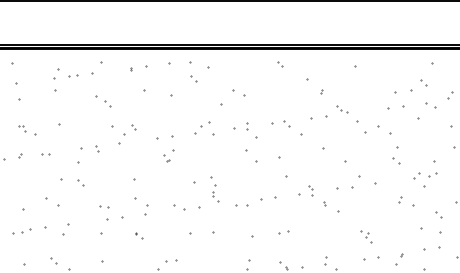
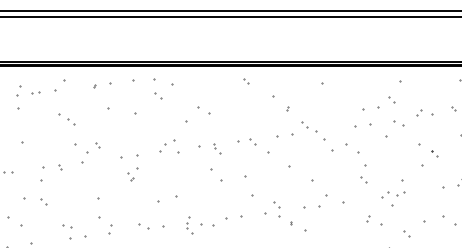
part: (342, 109) -> (309, 127), size x1.43
part: (252, 130) -> (217, 148), size x0.62
part: (310, 190) -> (276, 209), size x1.67
part: (215, 193) -> (189, 224), moved

